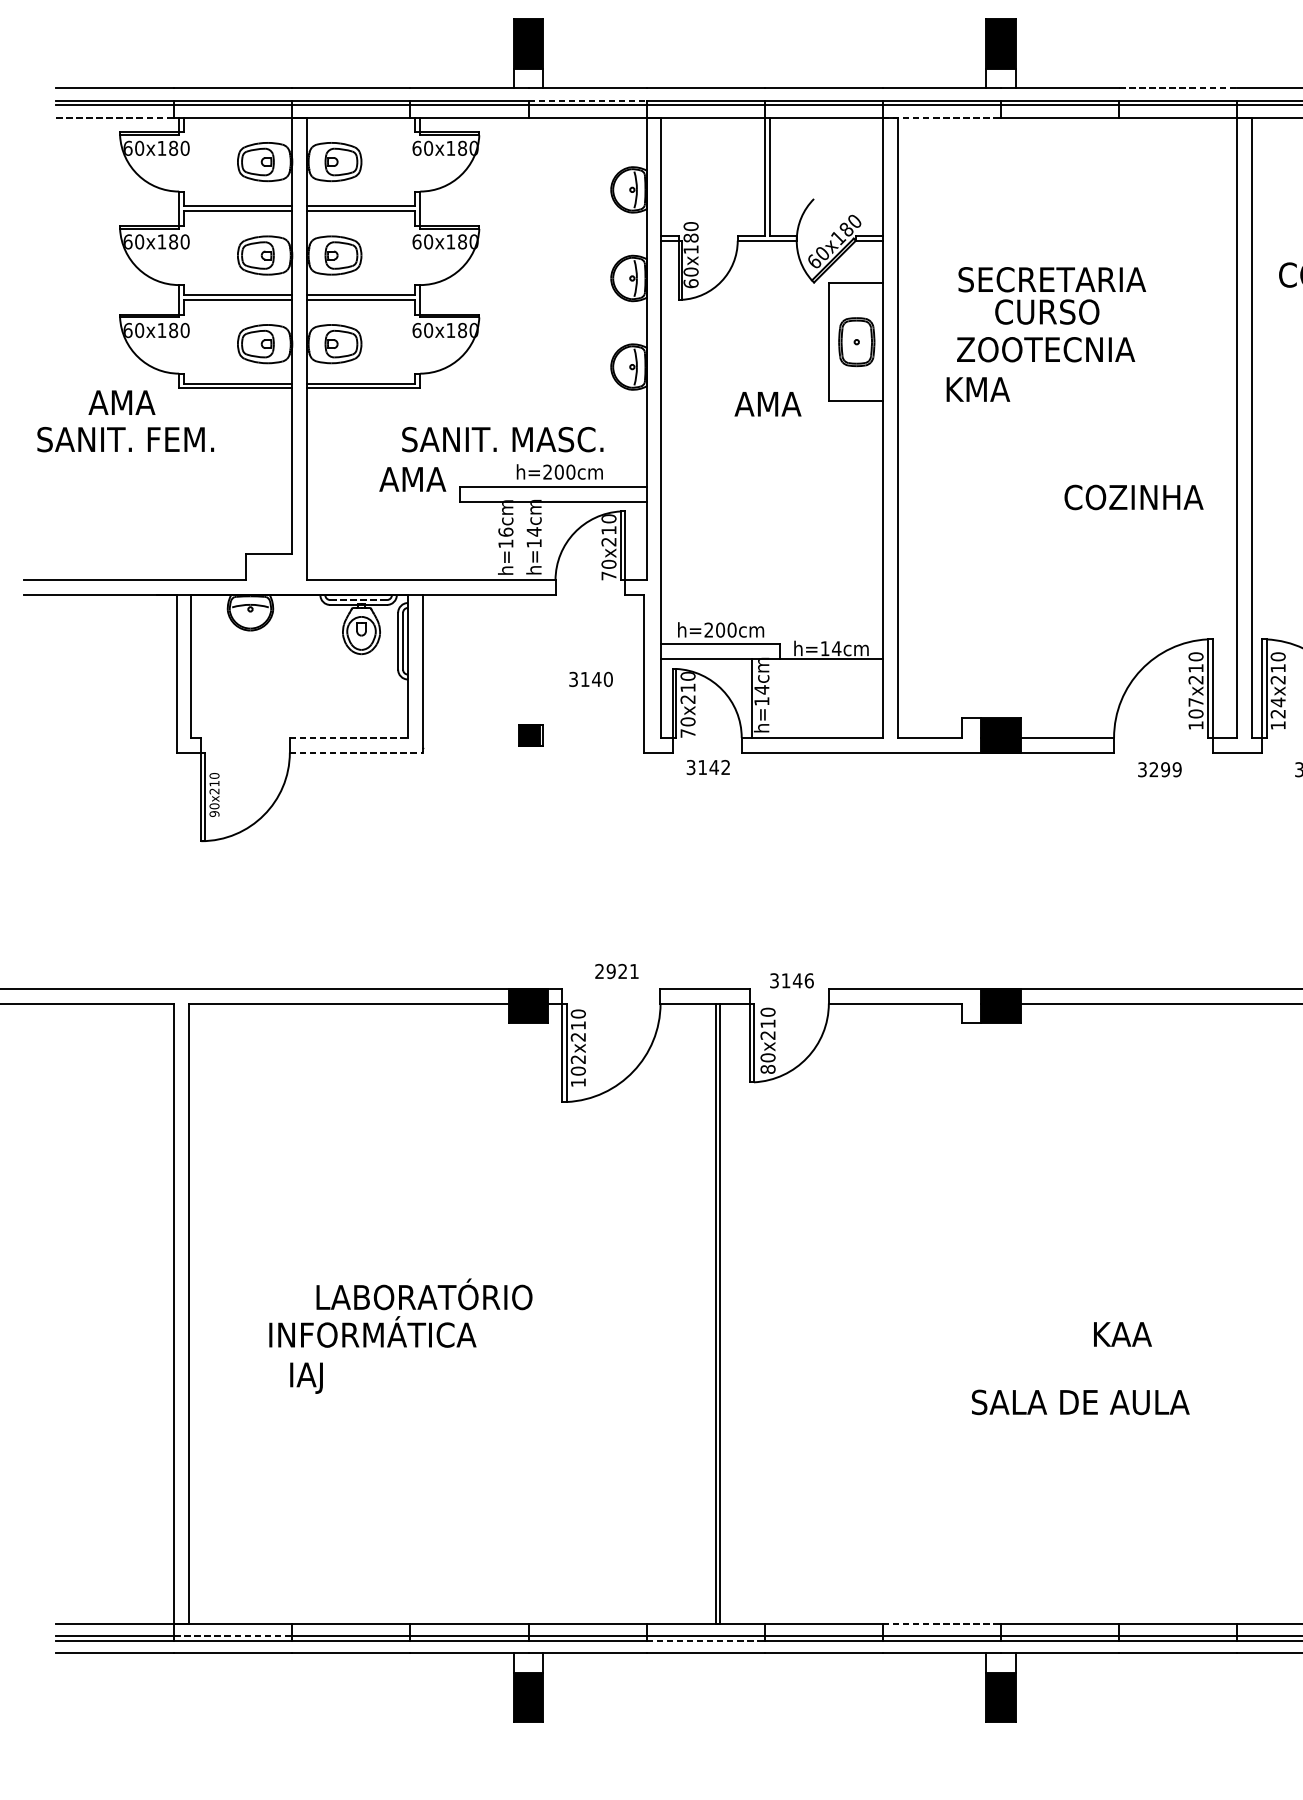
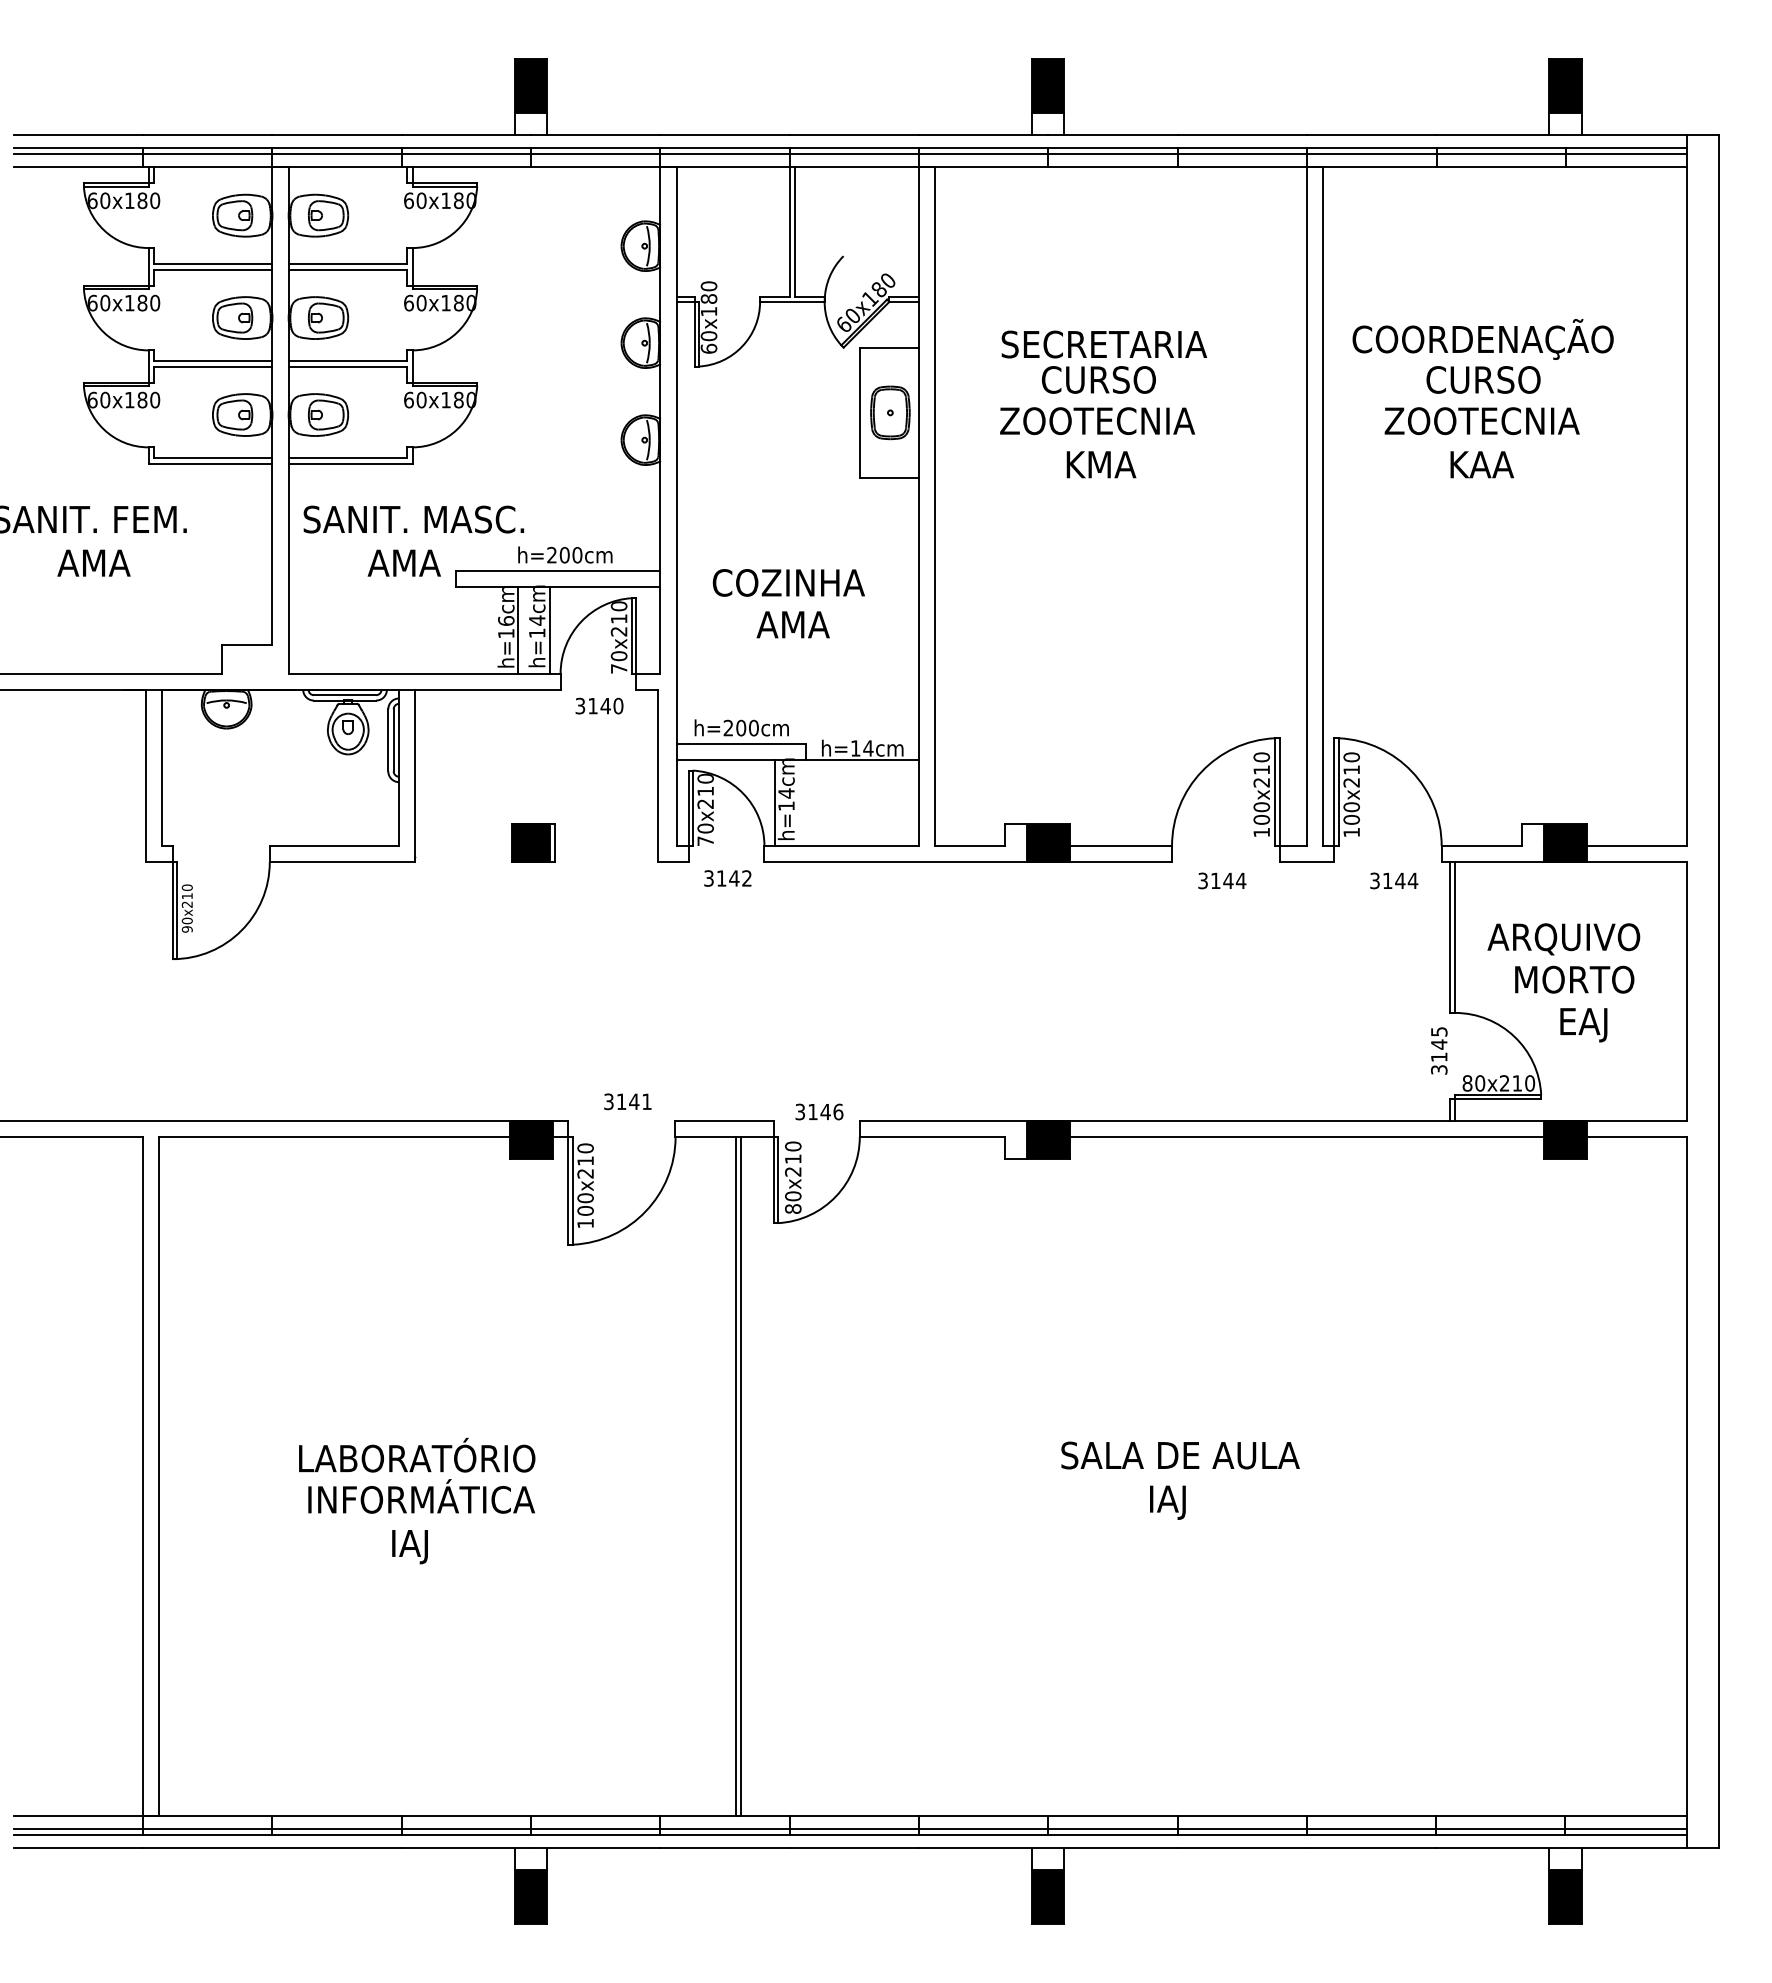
line: (1178, 87) -> (1242, 134), dashed -> solid
line: (587, 100) -> (595, 148), dashed -> solid
line: (115, 117) -> (78, 167), dashed -> solid
line: (941, 117) -> (983, 167), dashed -> solid
text: (978, 389) -> (1101, 464), moved
text: (121, 402) -> (93, 562), moved
text: (767, 403) -> (792, 624), moved
text: (502, 439) -> (413, 519), moved
text: (1133, 497) -> (788, 582), moved
line: (516, 540) -> (517, 630), added
line: (545, 540) -> (549, 630), added
line: (359, 600) -> (345, 695), dashed -> solid
text: (591, 678) -> (599, 705), moved
text: (1195, 702) -> (1261, 807), 107x210 -> 100x210
text: (1278, 708) -> (1351, 813), 124x210 -> 100x210
part: (530, 734) -> (533, 842), size x1.67
line: (348, 738) -> (334, 846), dashed -> solid
line: (356, 752) -> (342, 862), dashed -> solid
text: (1165, 769) -> (1228, 880), 3299 -> 3144
text: (611, 971) -> (621, 1101), 2921 -> 3141
text: (578, 1059) -> (585, 1198), 102x210 -> 100x210
text: (372, 1332) -> (421, 1496), moved
text: (1124, 1337) -> (1183, 1502), KAA -> IAJ
text: (306, 1378) -> (409, 1547), moved
text: (1080, 1402) -> (1180, 1455), moved
line: (941, 1623) -> (983, 1815), dashed -> solid
line: (232, 1636) -> (207, 1829), dashed -> solid
line: (706, 1640) -> (725, 1834), dashed -> solid

